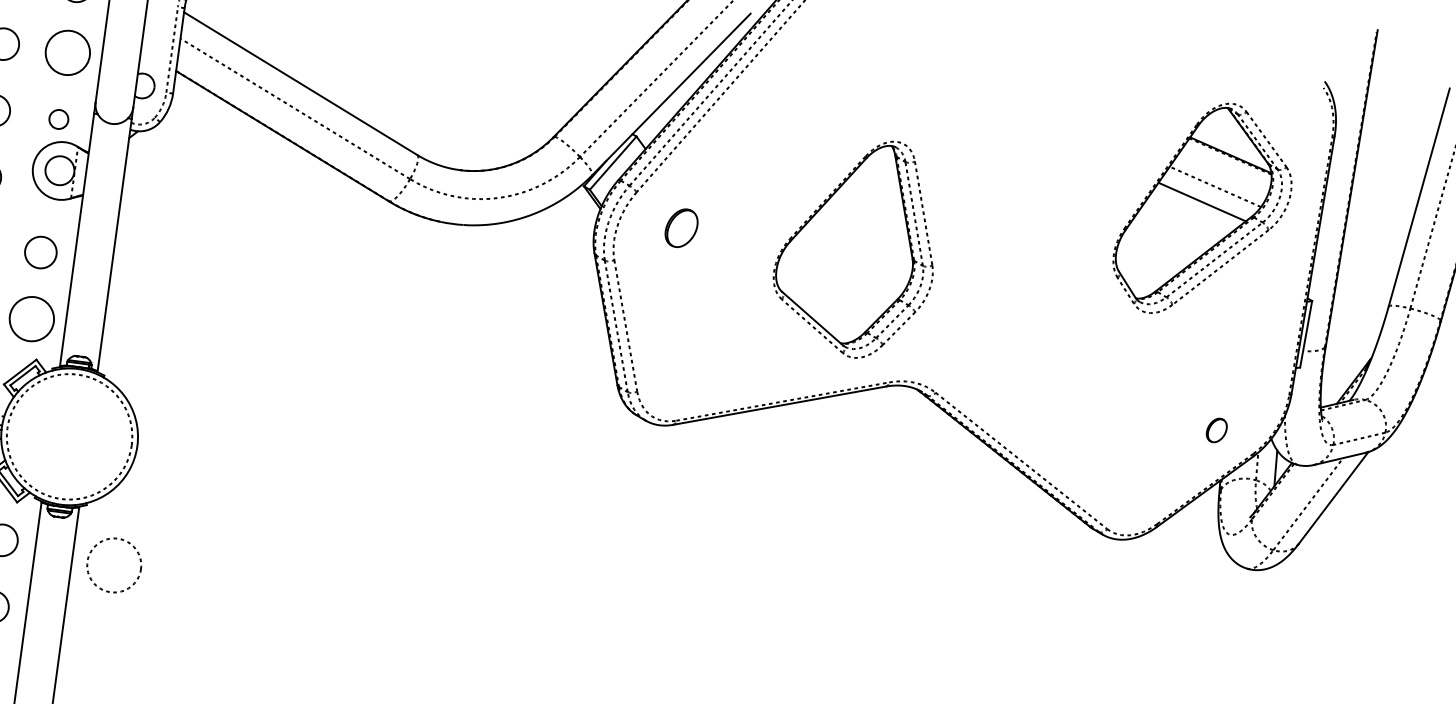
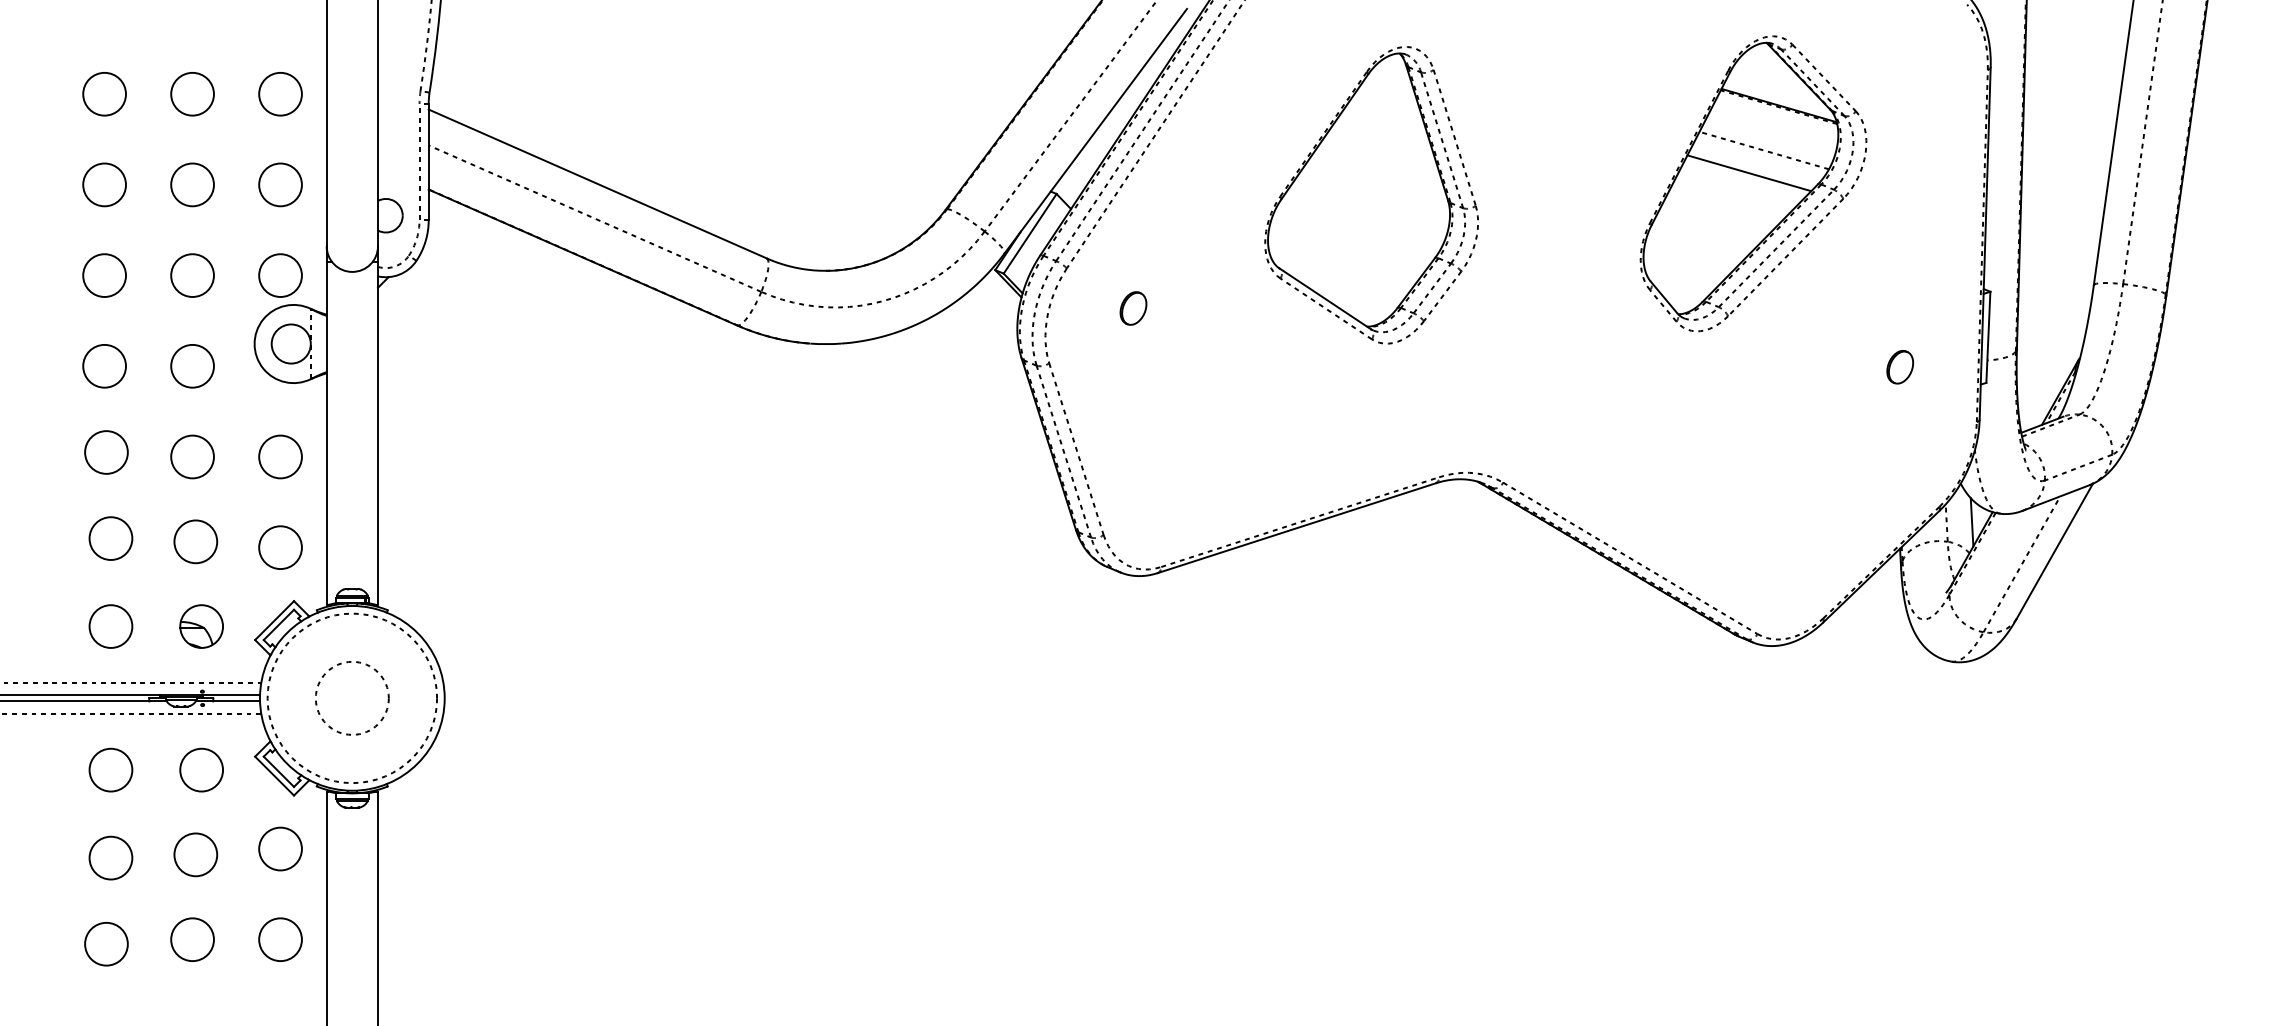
circle: (67, 52) -> (280, 184), size x0.71
circle: (58, 119) -> (280, 275), size x1.67
part: (1204, 209) -> (1753, 183), moved
part: (681, 228) -> (1133, 308), size x0.62
part: (856, 247) -> (1371, 195), moved
circle: (31, 319) -> (280, 547), size x0.71
part: (1216, 430) -> (1900, 367), moved
circle: (114, 565) -> (352, 698), moved

